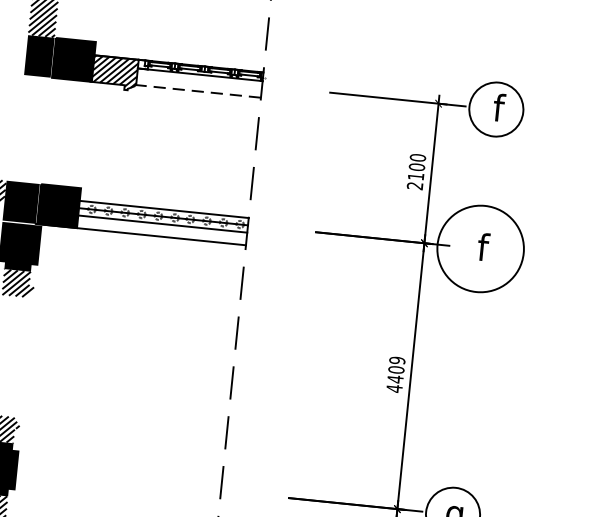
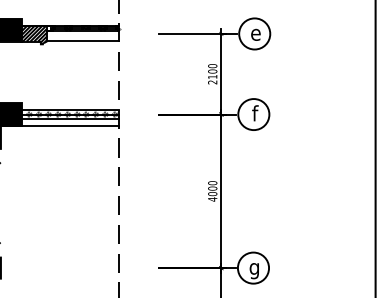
line: (197, 90) -> (82, 40), dashed -> solid
text: (497, 107) -> (255, 32), f -> e
circle: (480, 248) -> (253, 114), size x0.62
text: (396, 369) -> (212, 188), 4409 -> 4000

